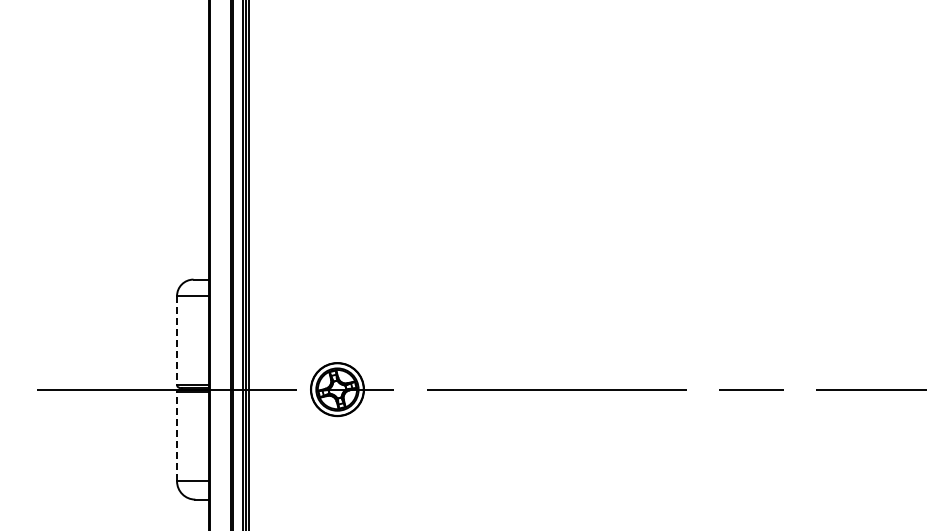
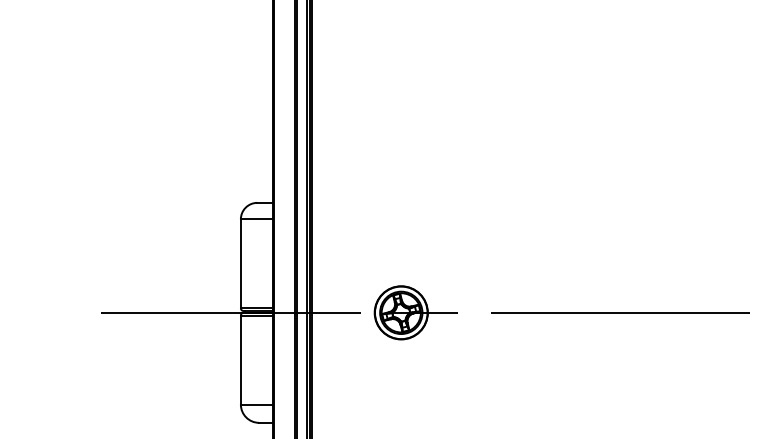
line: (177, 341) -> (241, 264), dashed -> solid
line: (177, 436) -> (241, 359), dashed -> solid

